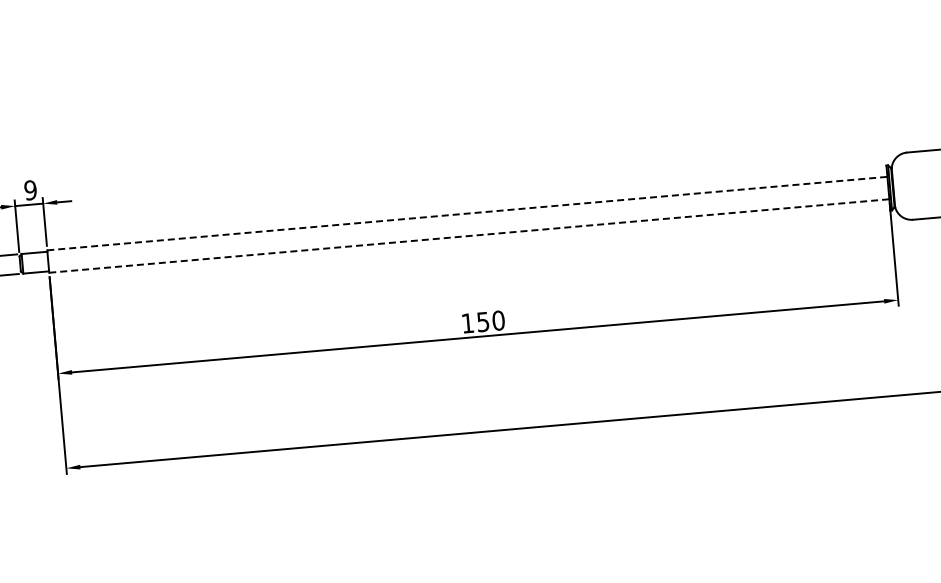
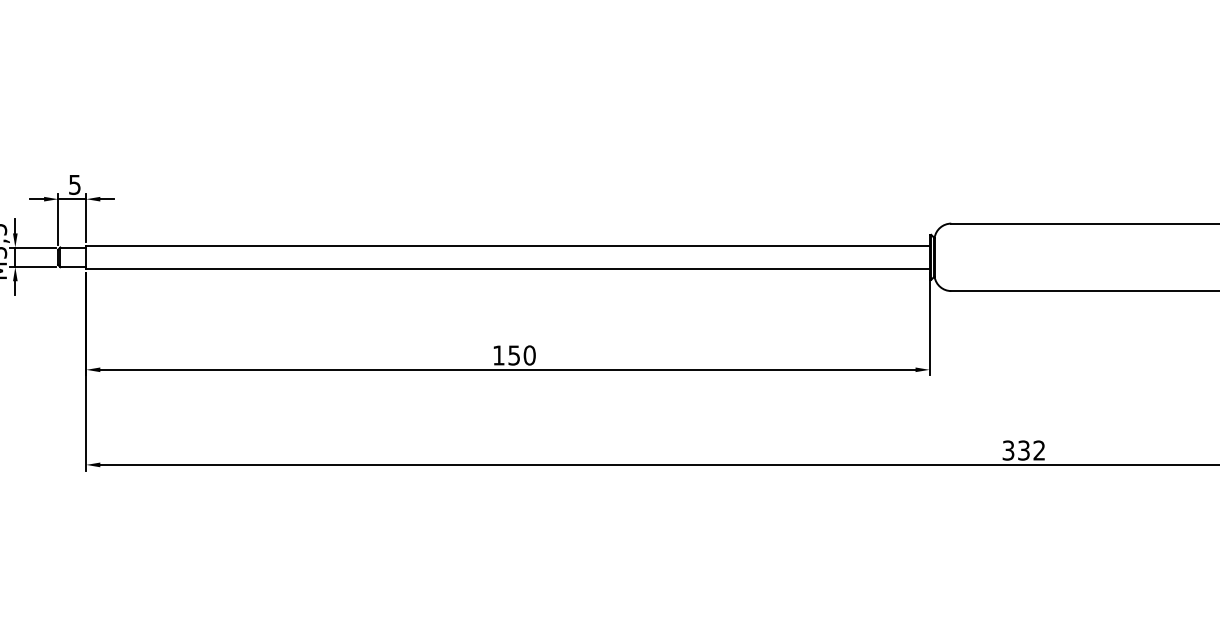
text: (30, 190) -> (74, 184), 9 -> 5
line: (466, 214) -> (507, 246), dashed -> solid
line: (468, 235) -> (507, 268), dashed -> solid

